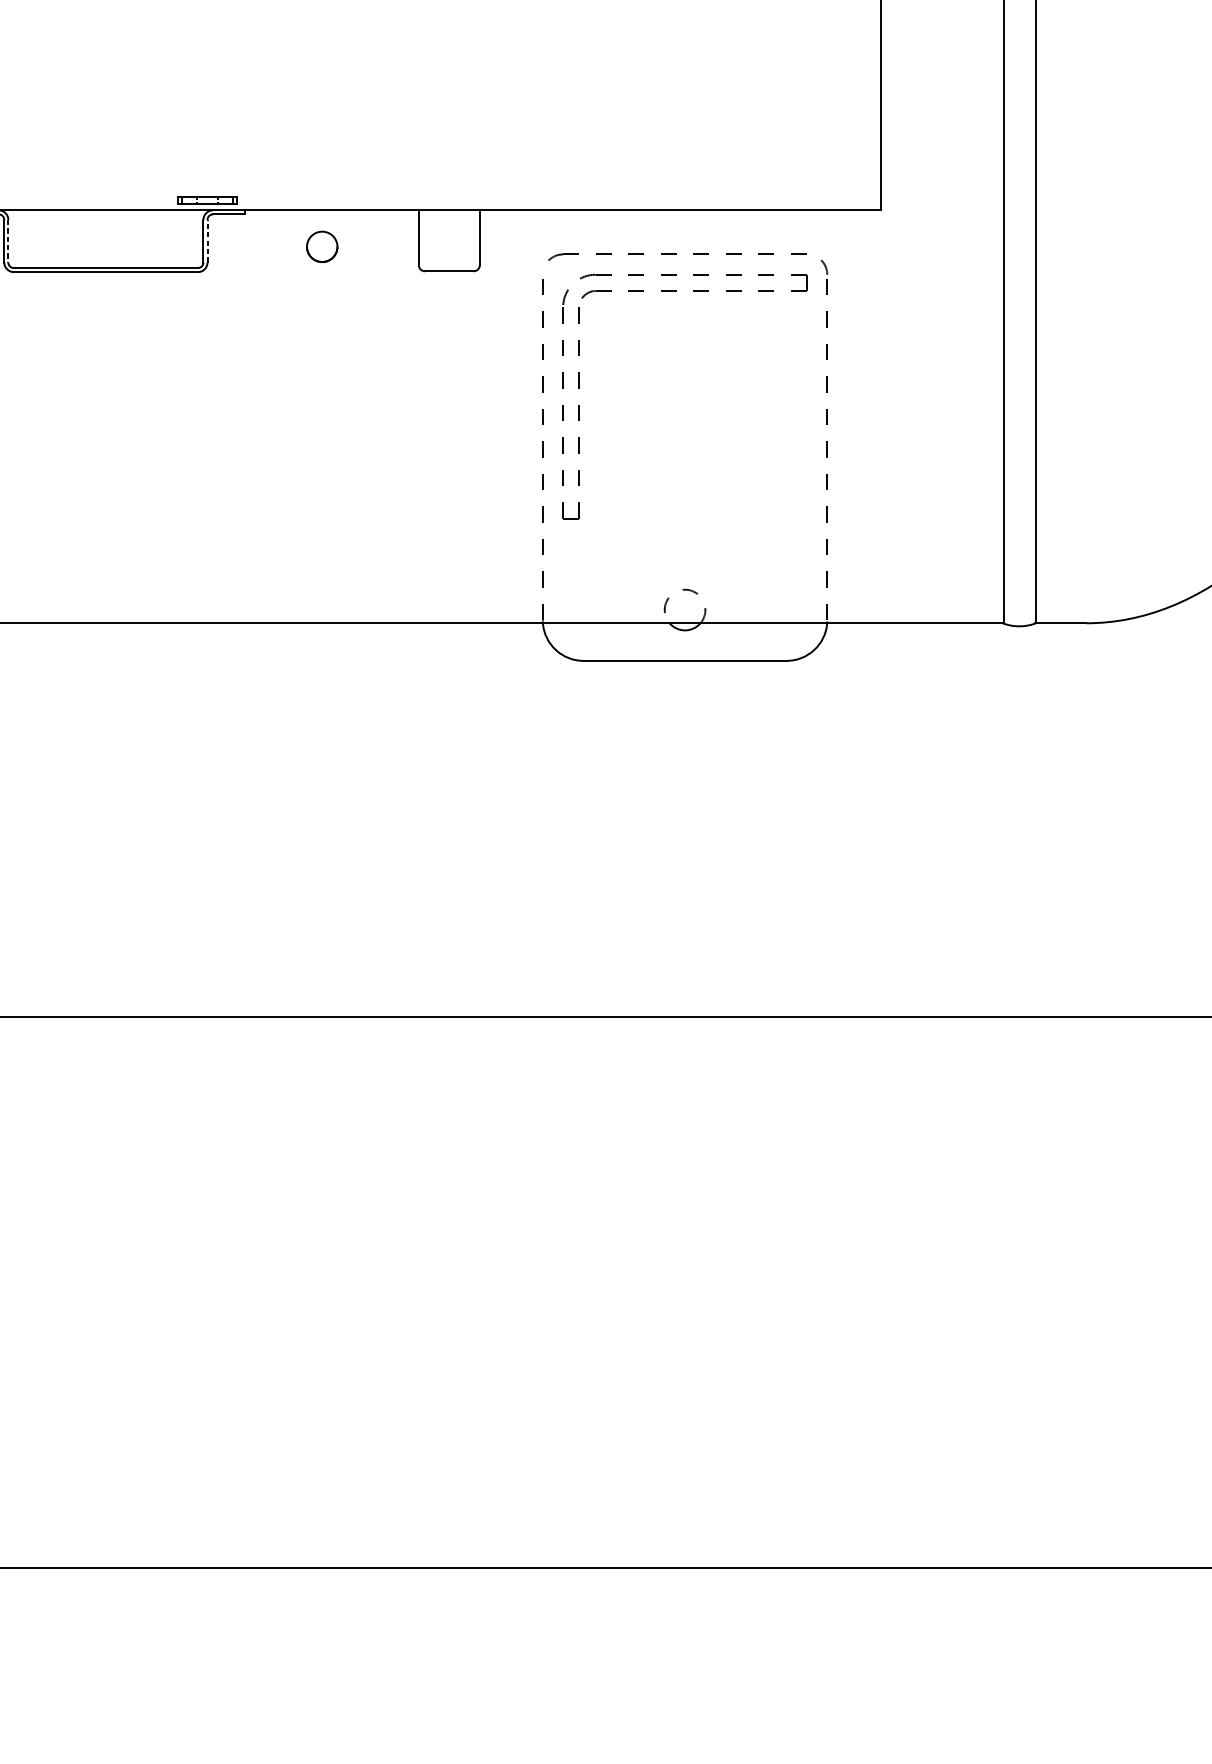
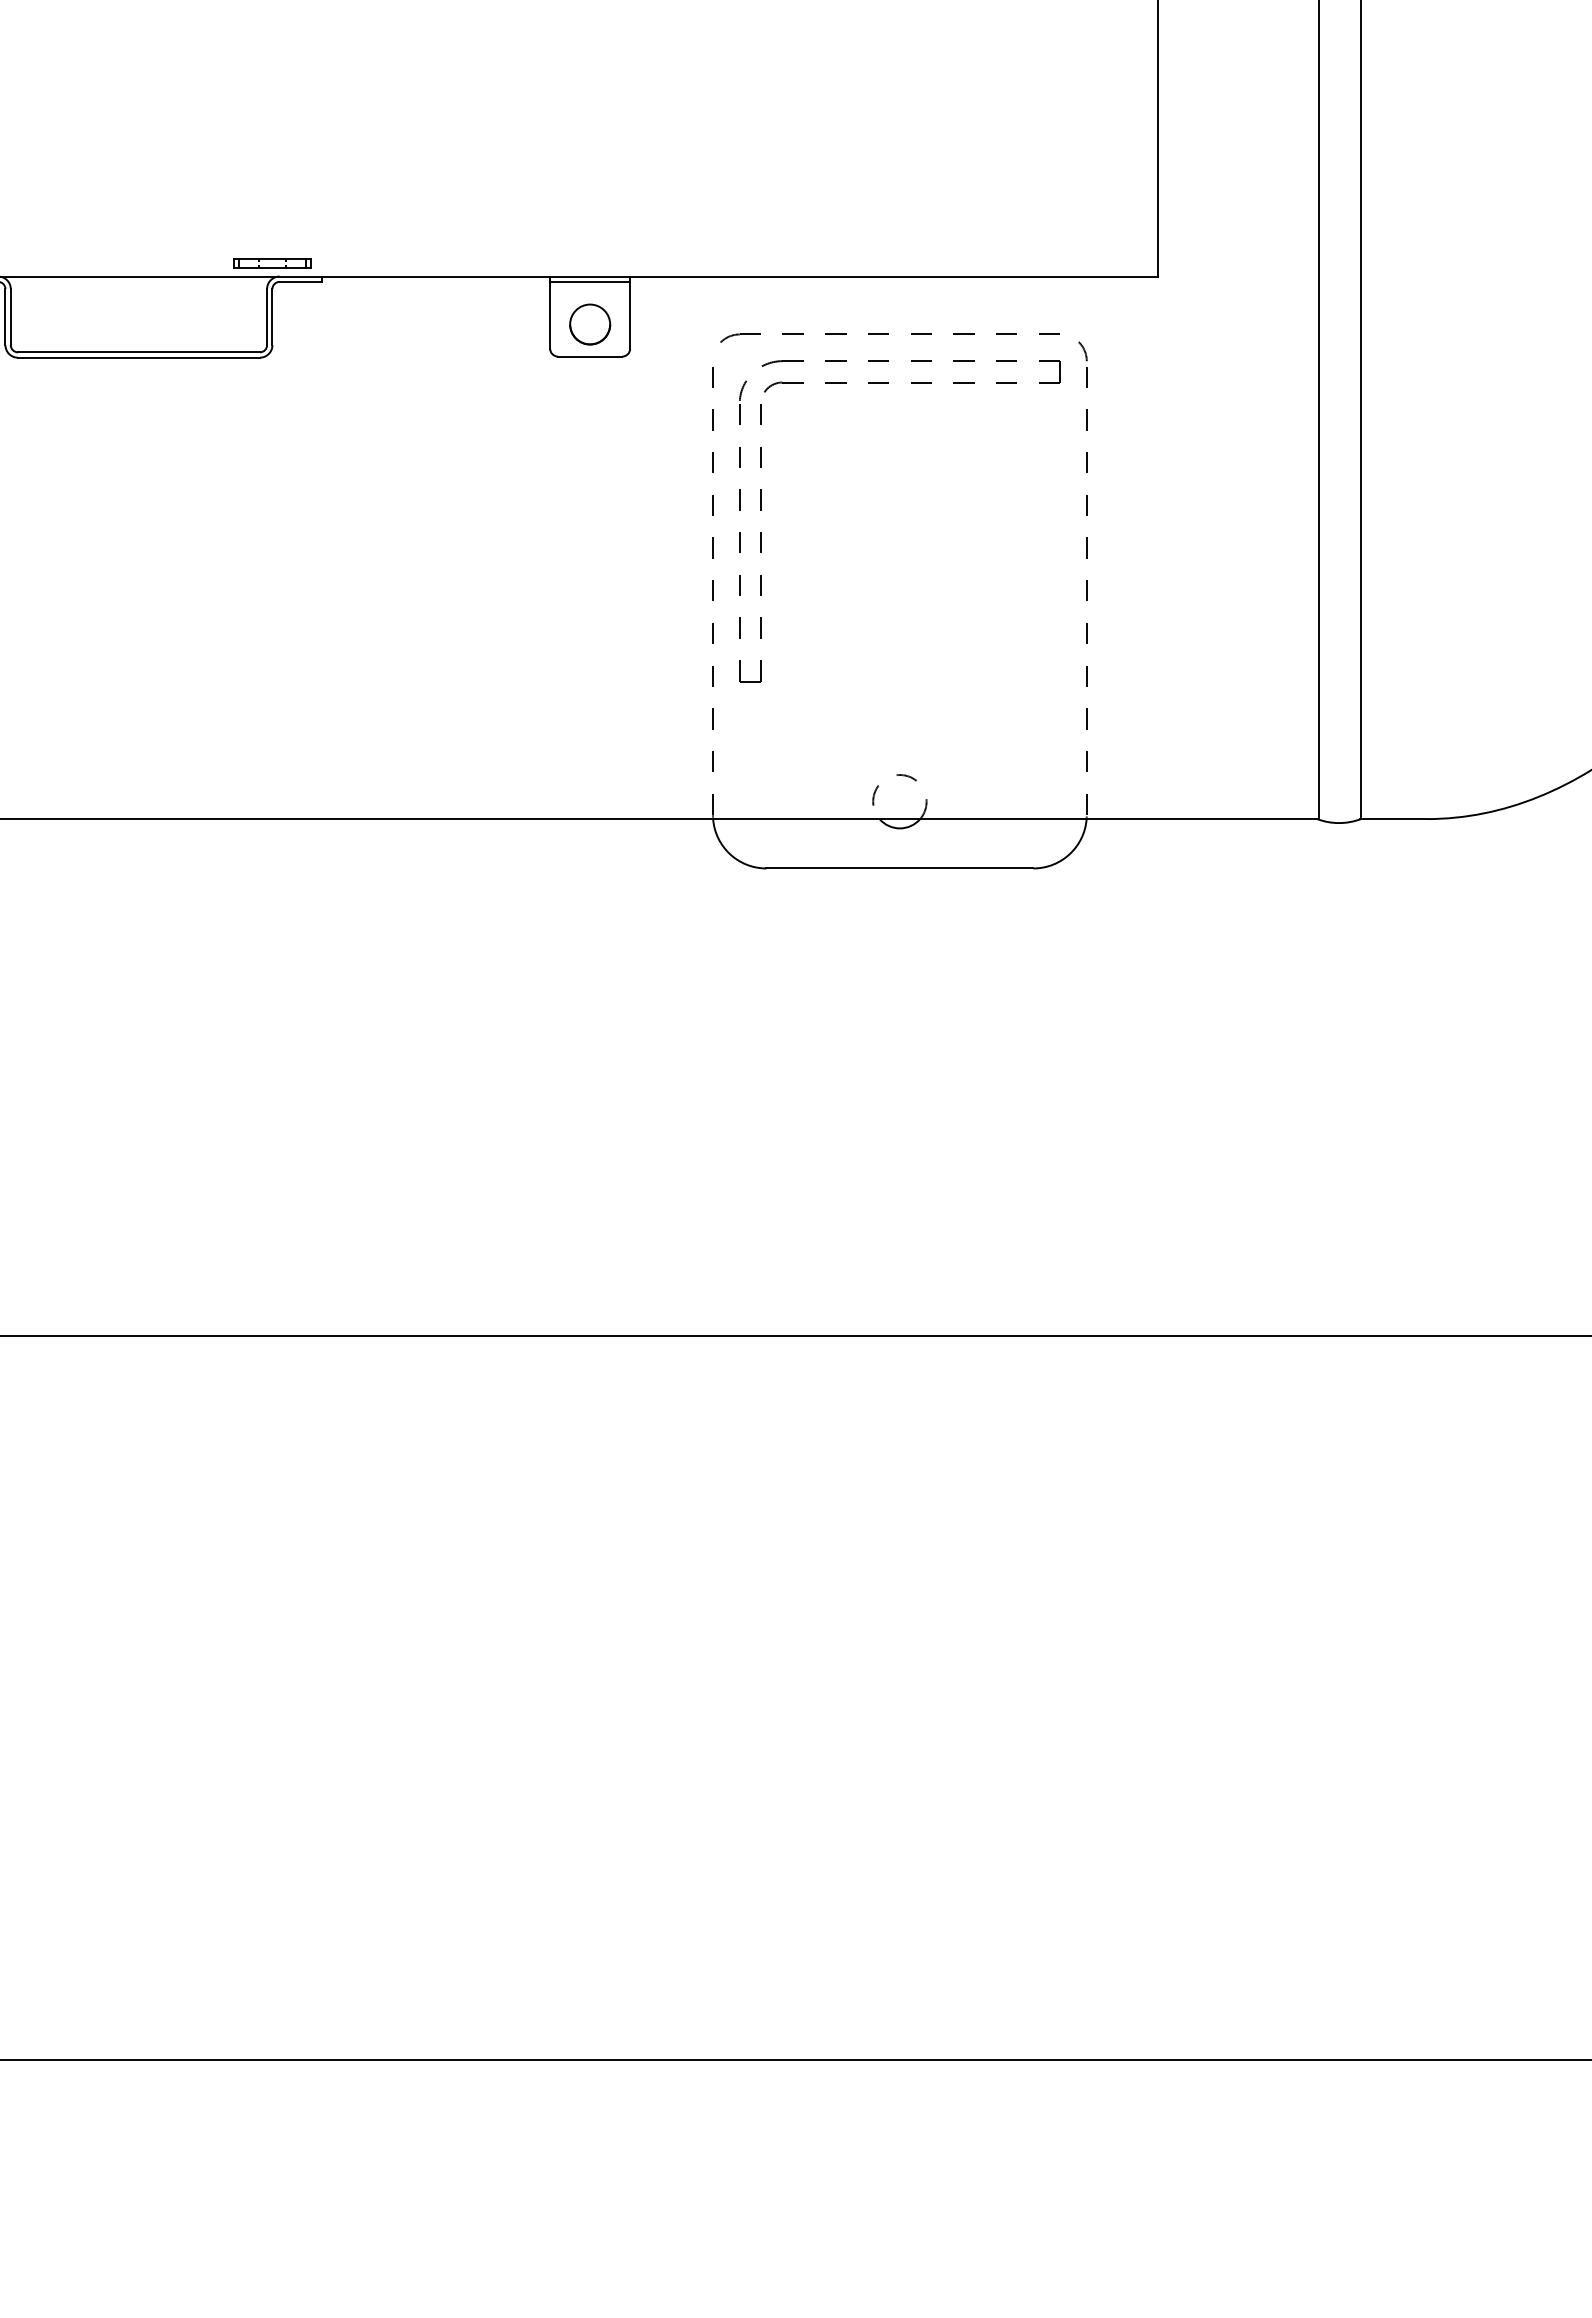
line: (449, 214) -> (590, 281), added
line: (207, 240) -> (272, 316), dashed -> solid
line: (8, 241) -> (10, 317), dashed -> solid
circle: (322, 246) -> (590, 324), moved

